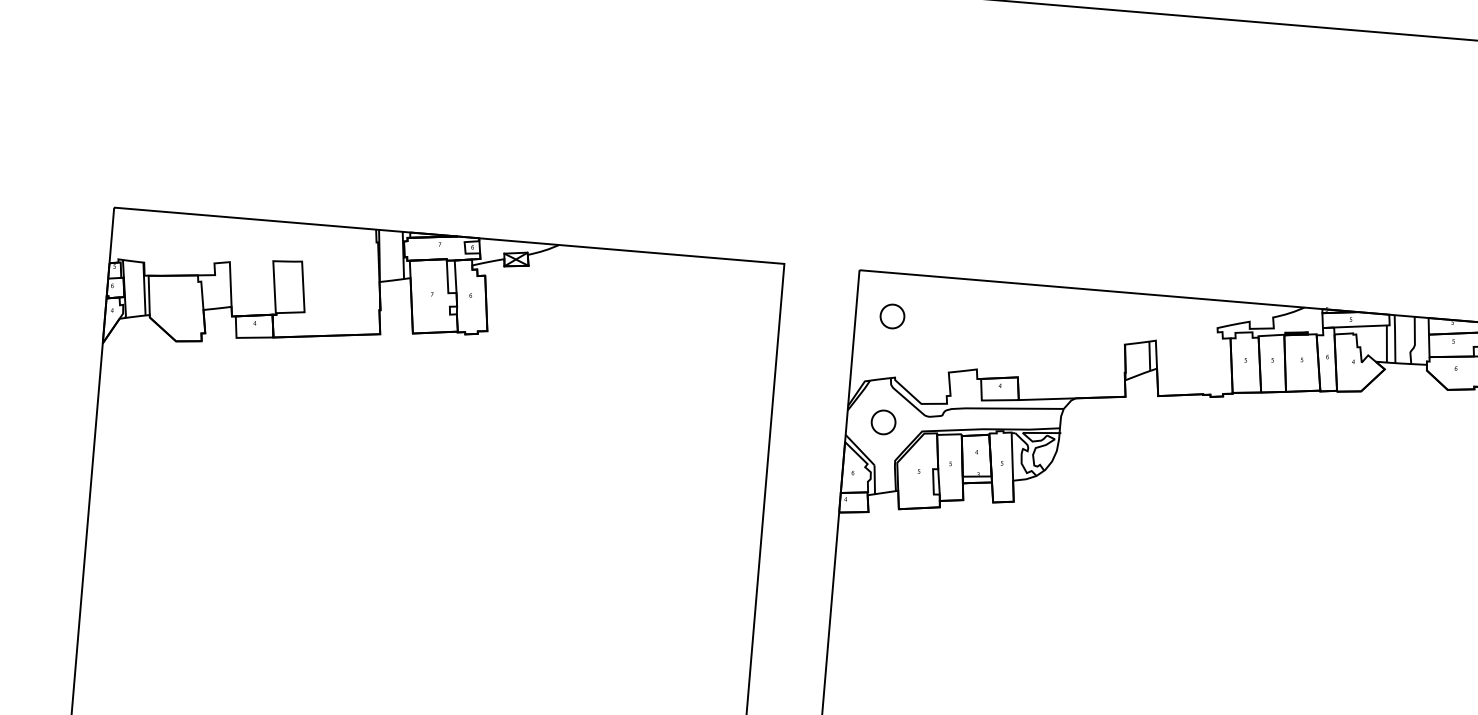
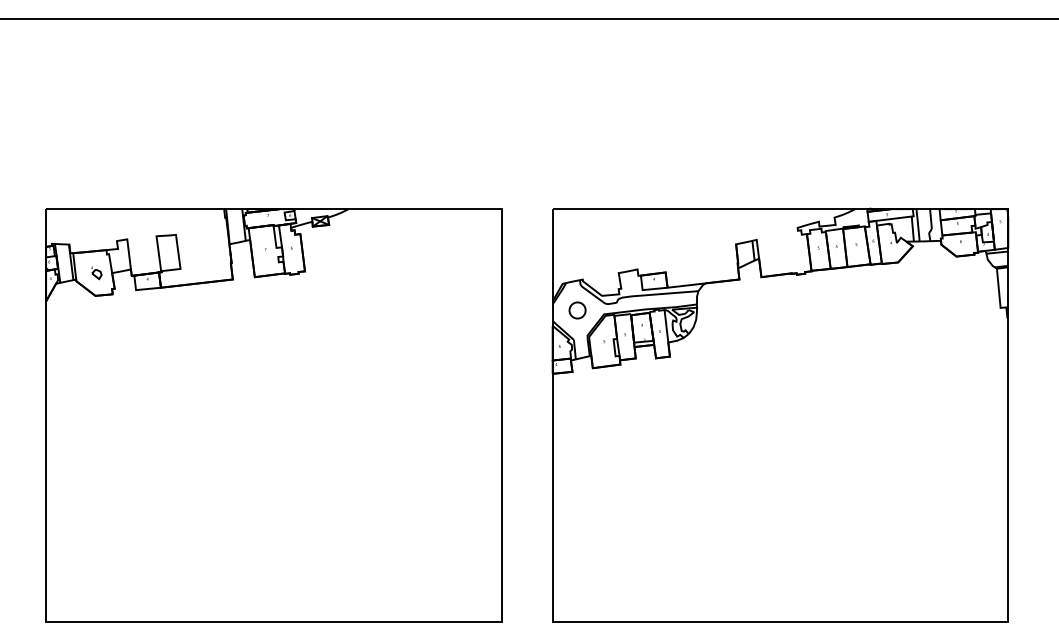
part: (180, 308) -> (96, 273), added
part: (892, 316) -> (577, 238), removed

